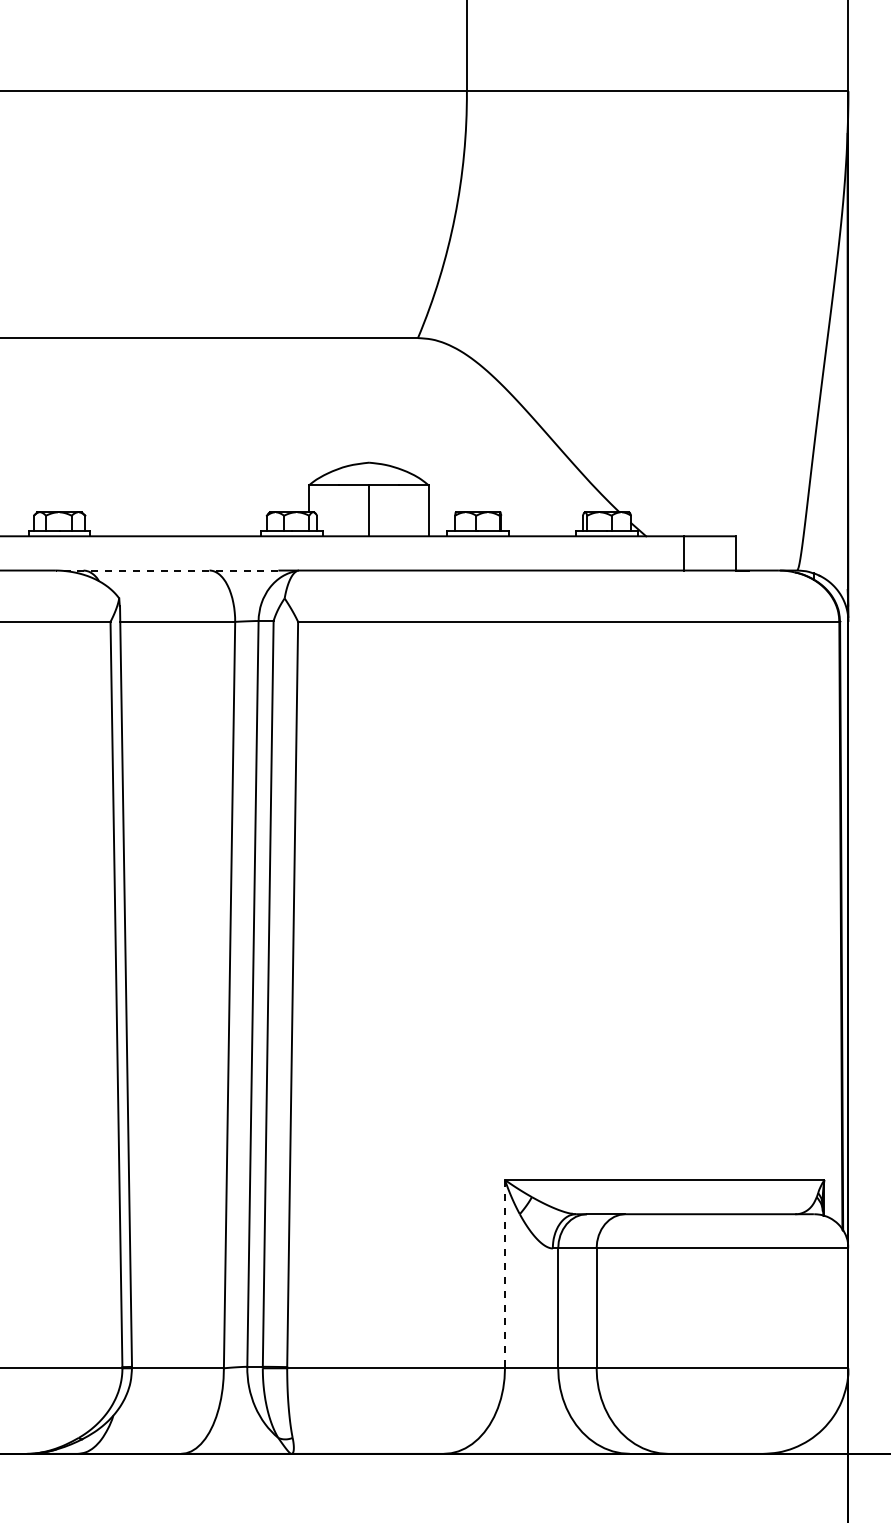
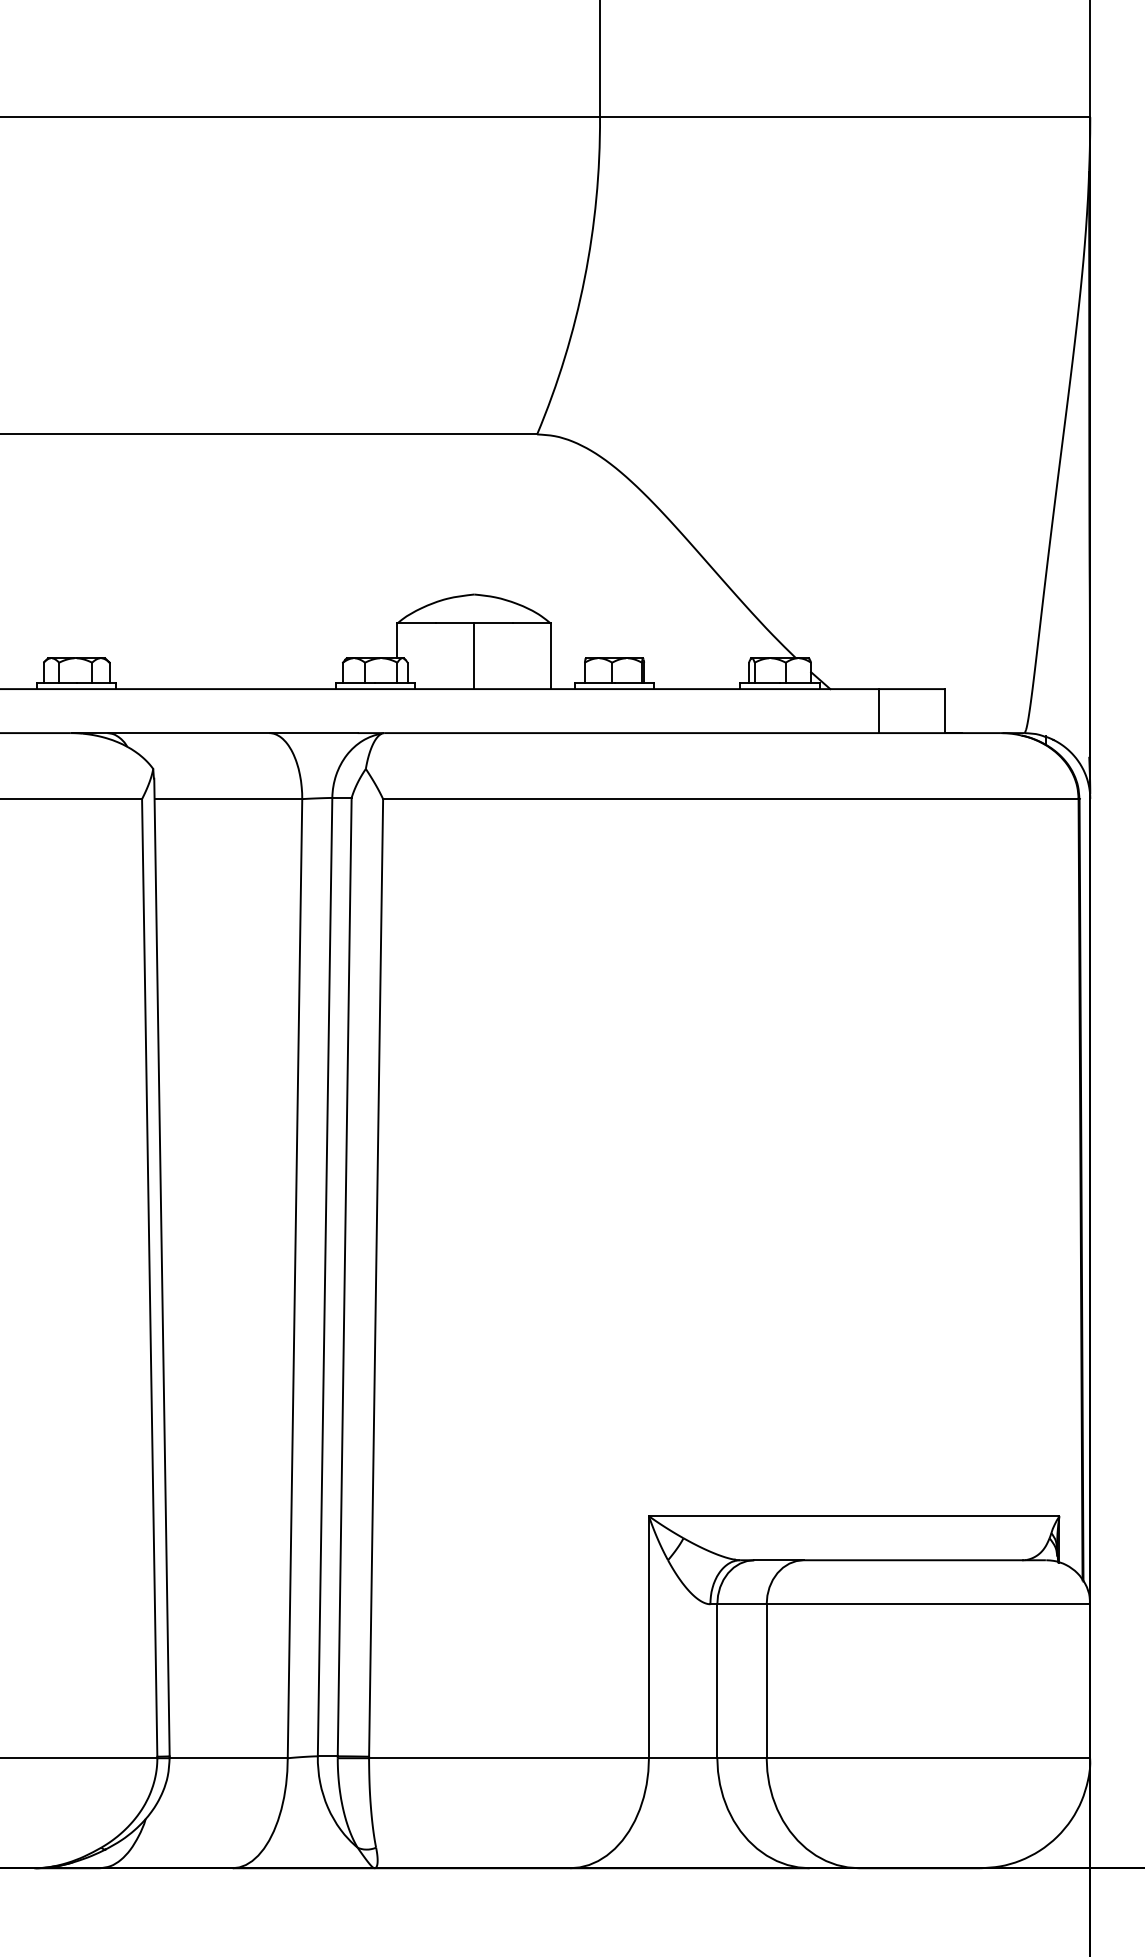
line: (166, 570) -> (213, 733), dashed -> solid
line: (505, 1274) -> (649, 1637), dashed -> solid

